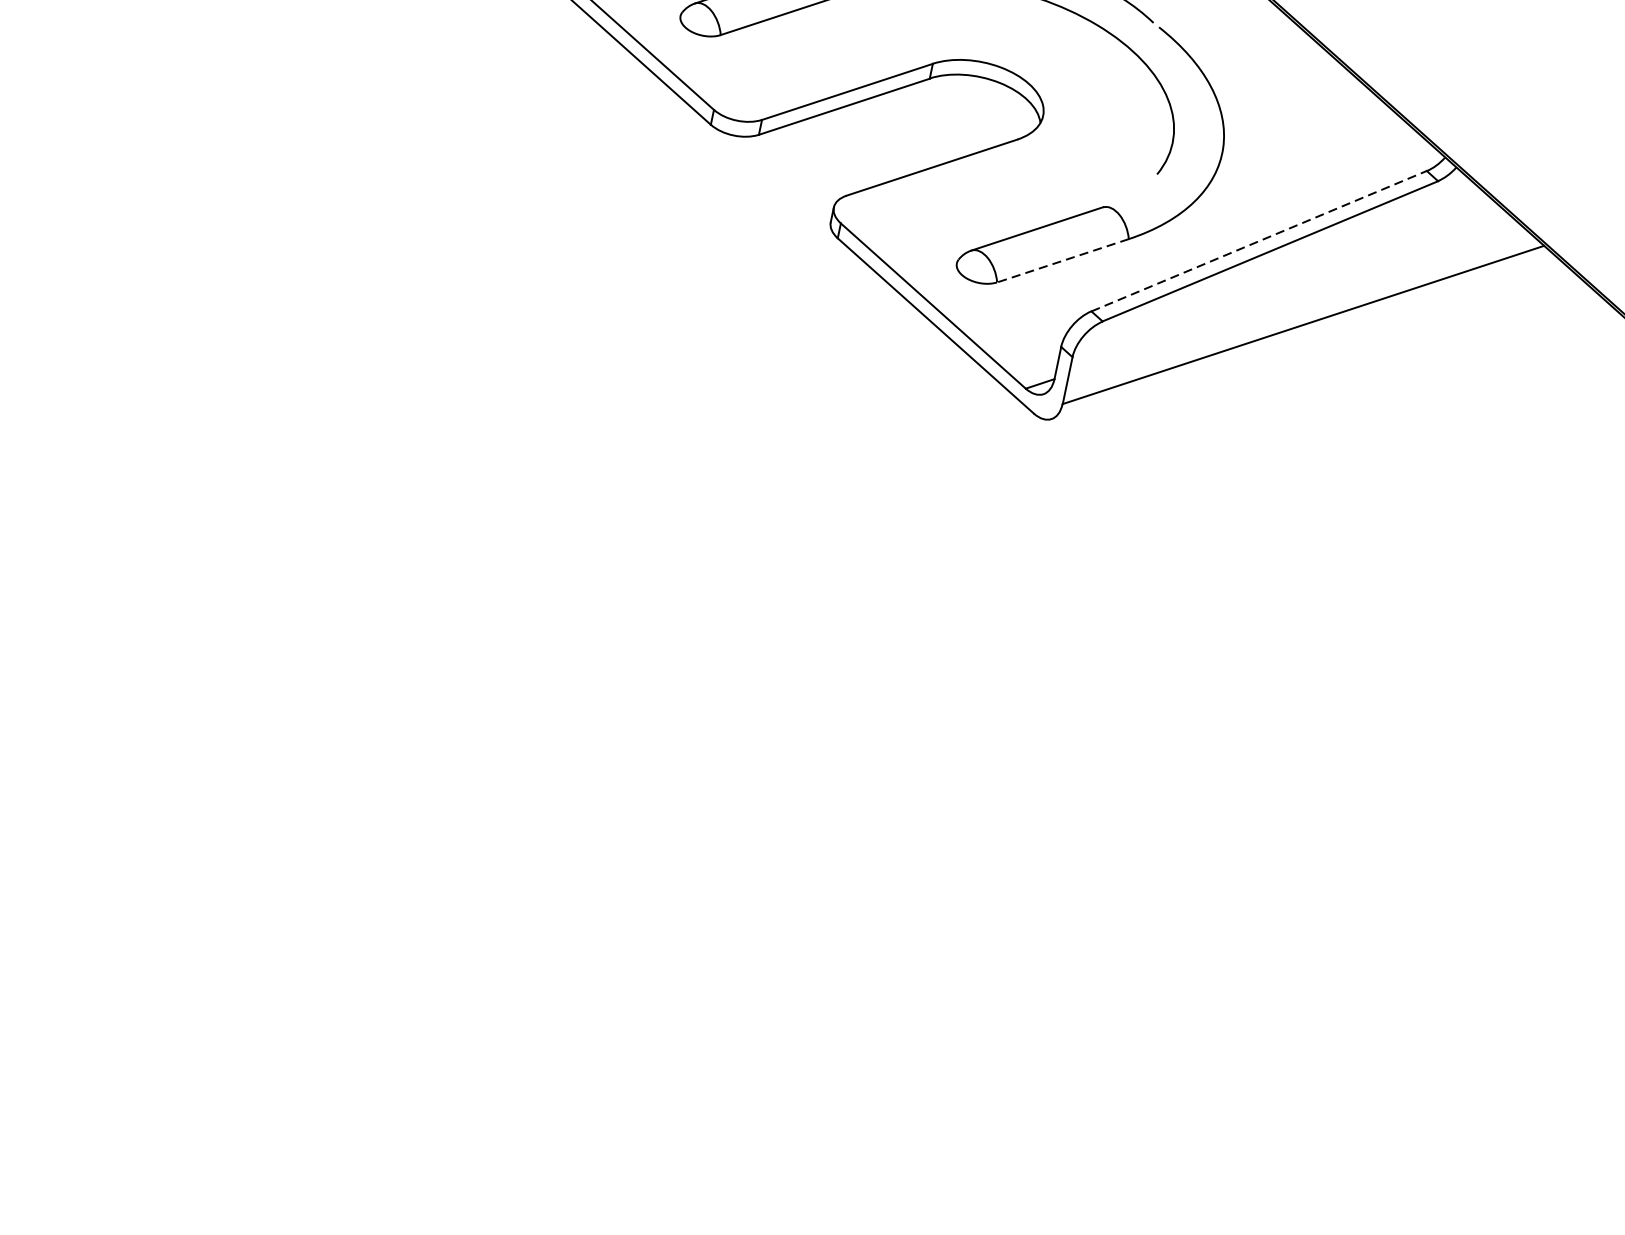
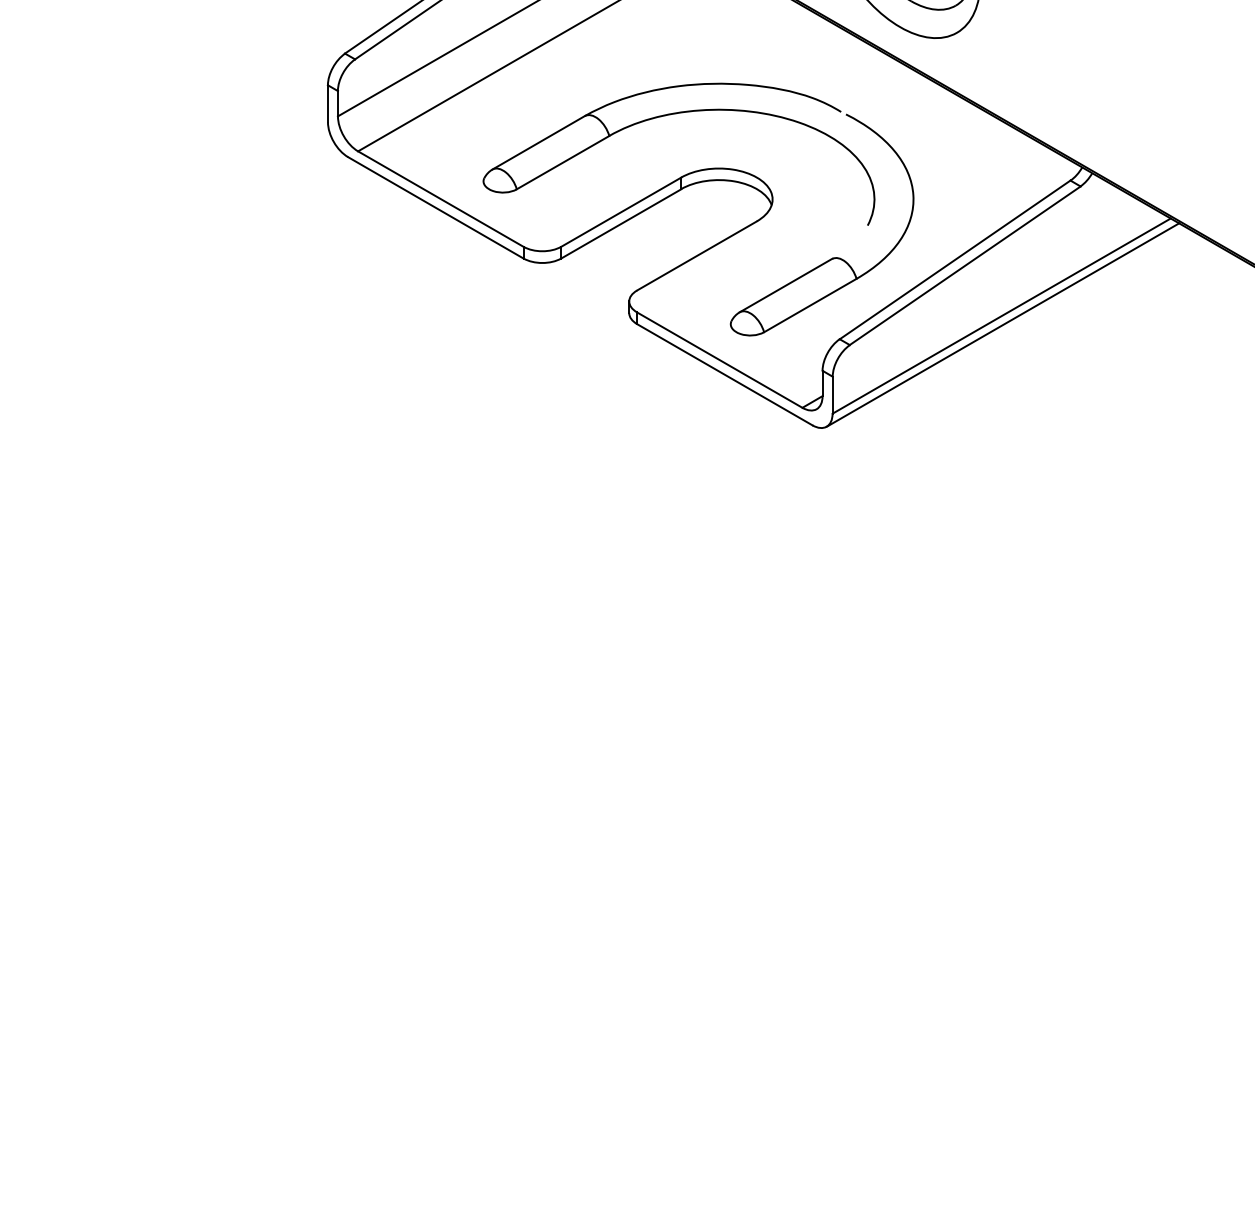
line: (1259, 240) -> (955, 259), dashed -> solid
line: (1063, 260) -> (810, 305), dashed -> solid
line: (1302, 335) -> (1002, 324), added

